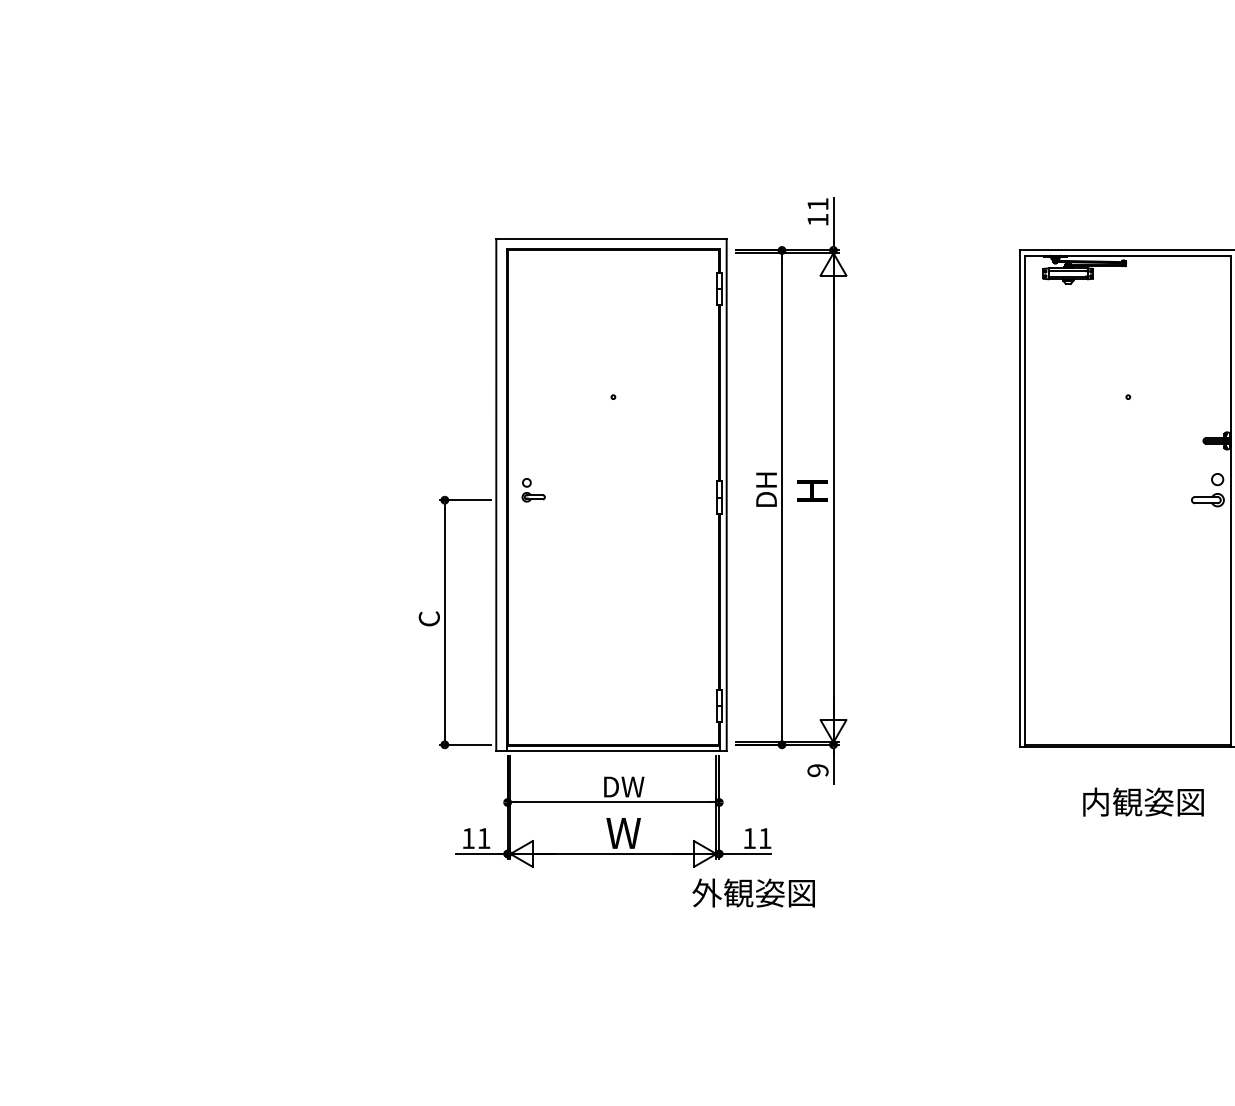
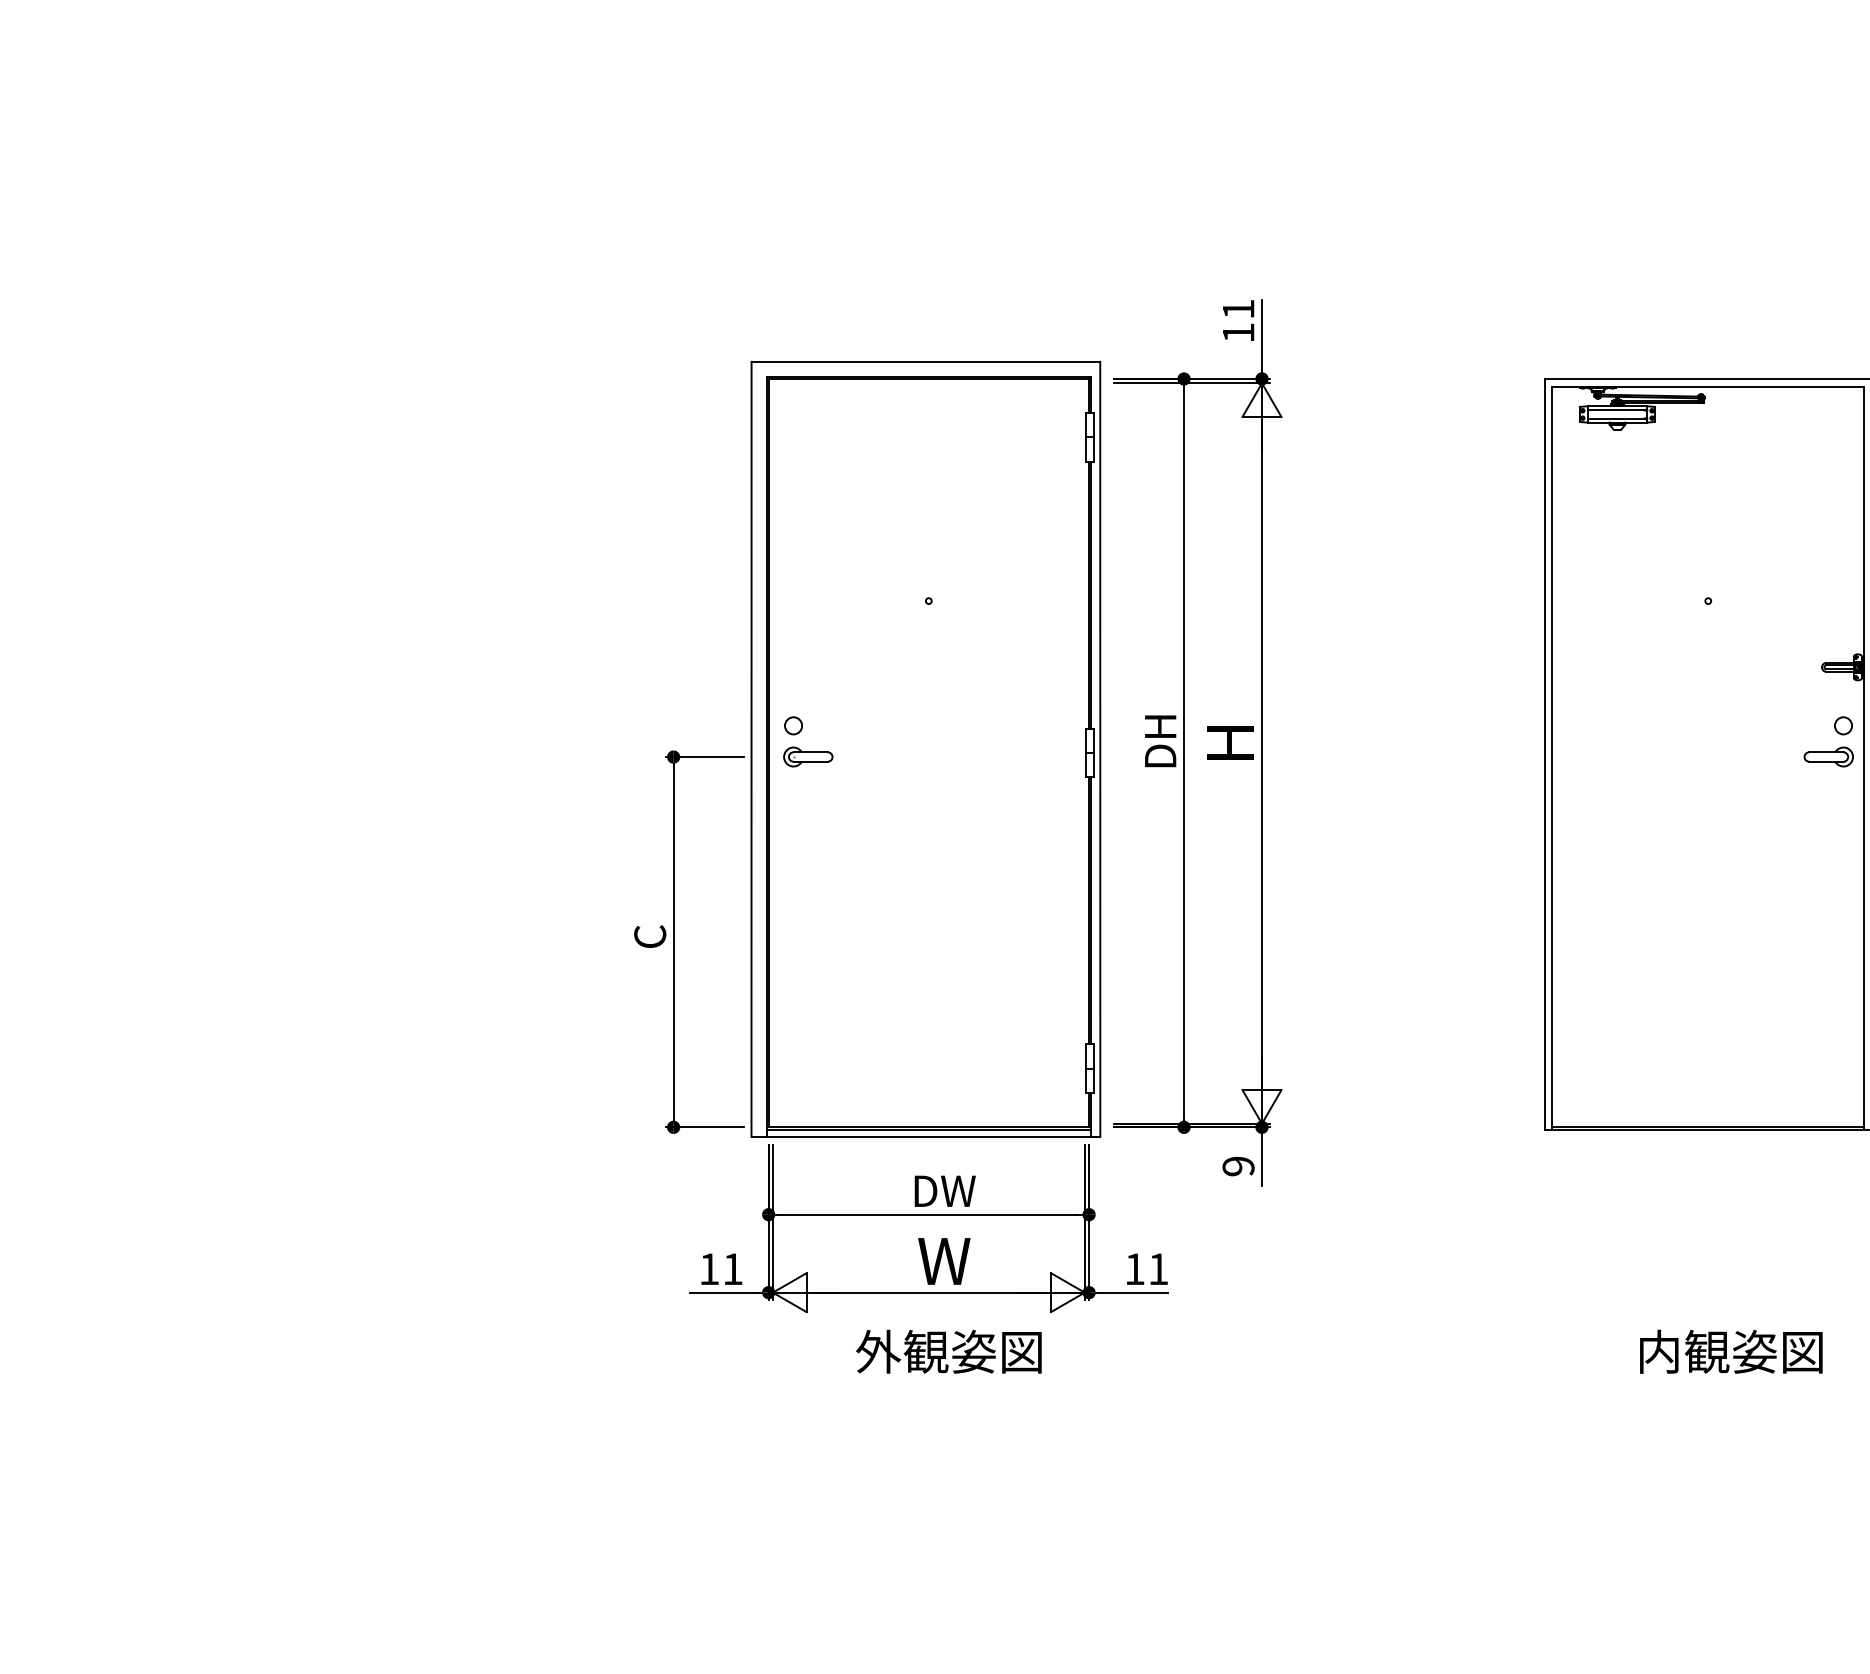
part: (533, 490) -> (807, 742), size x1.43
text: (1143, 801) -> (1731, 1350), moved
text: (753, 892) -> (948, 1350), moved

